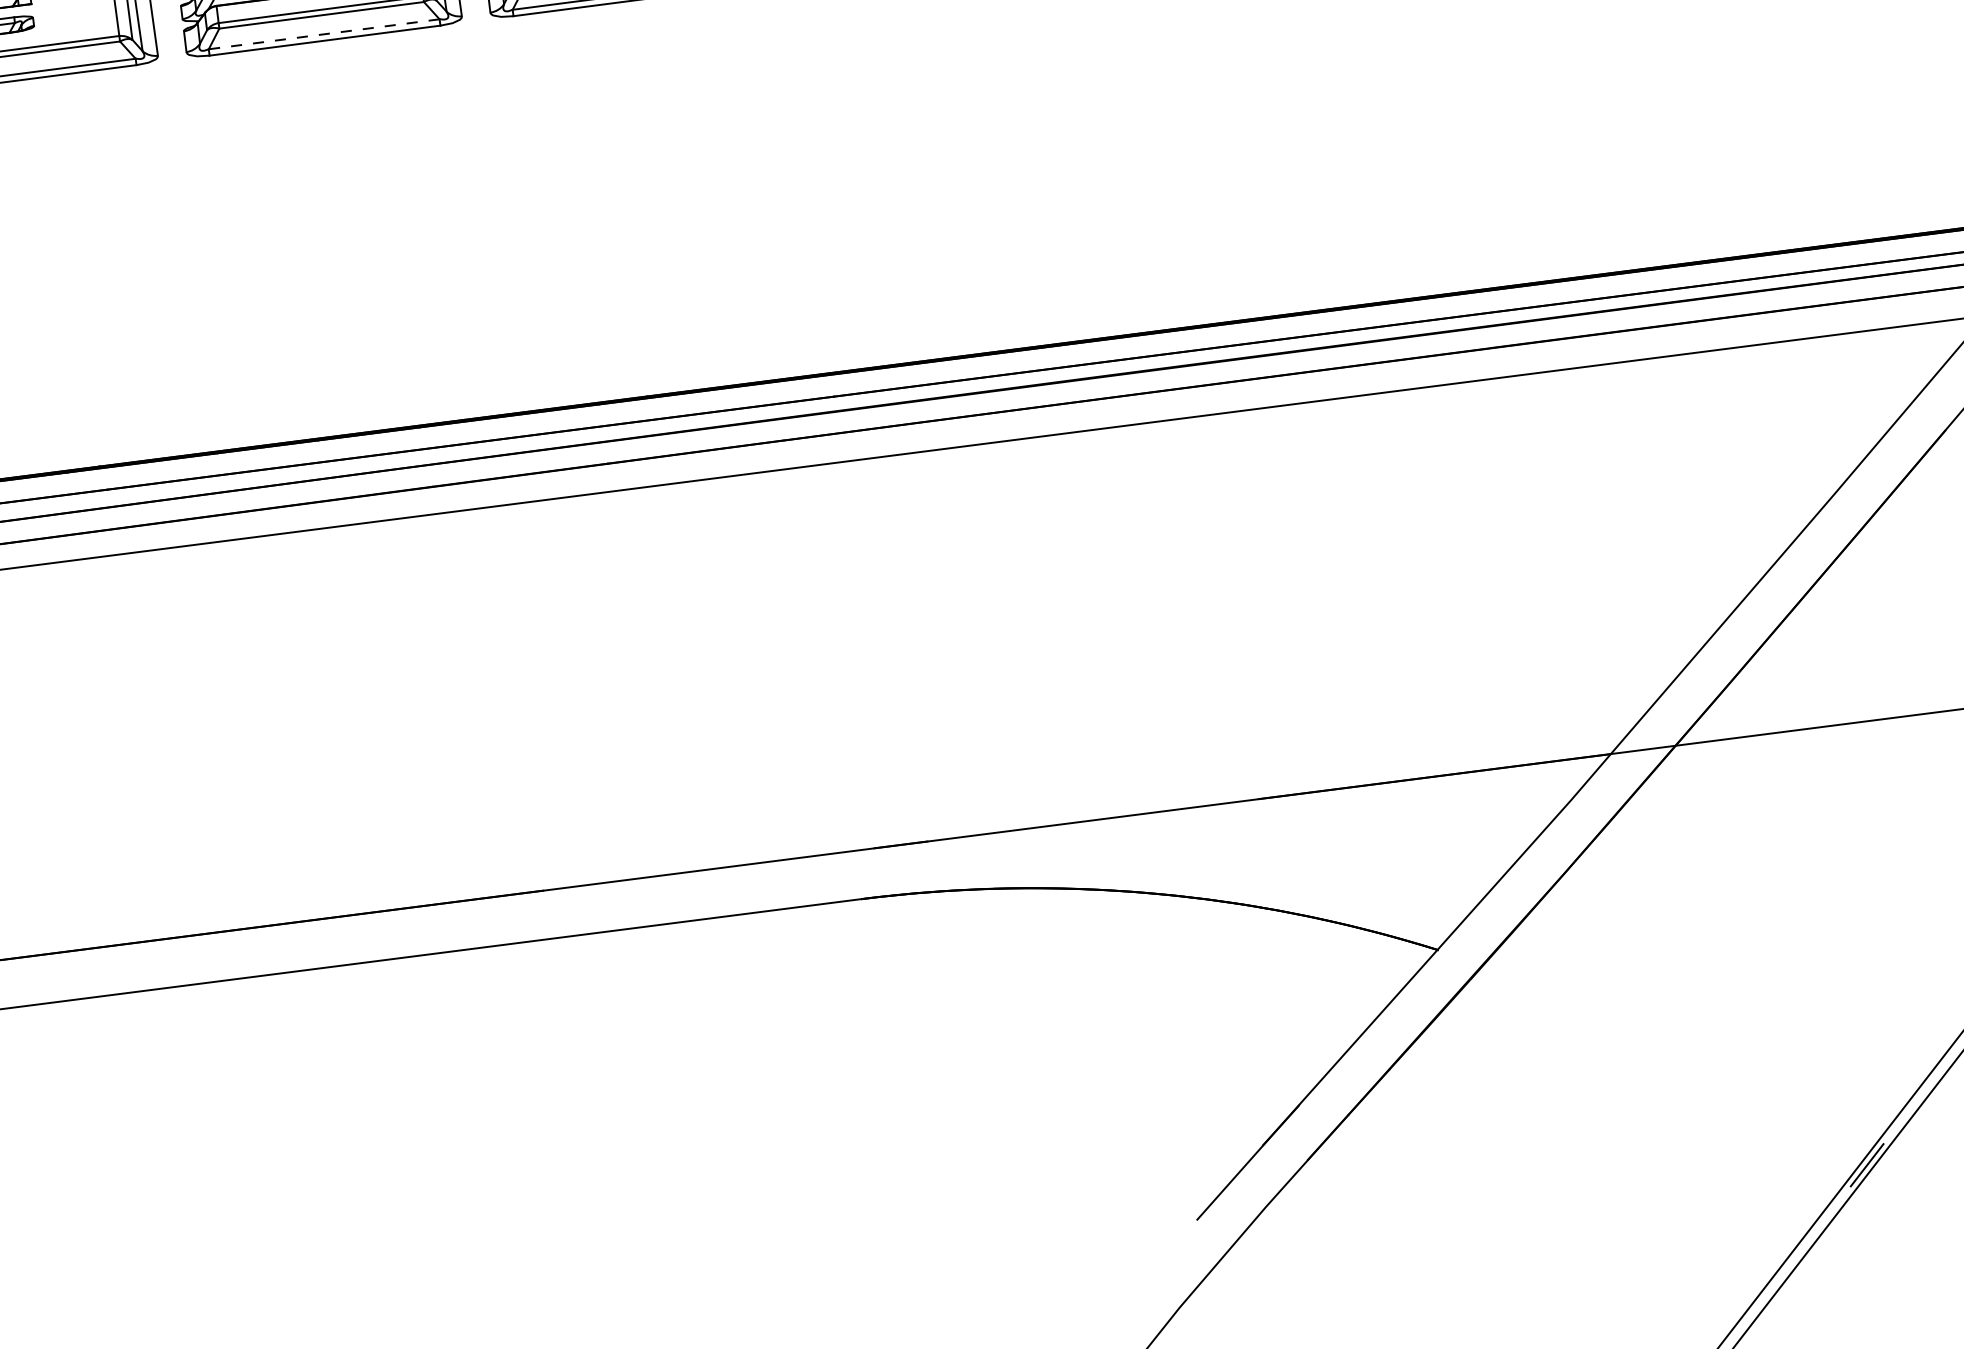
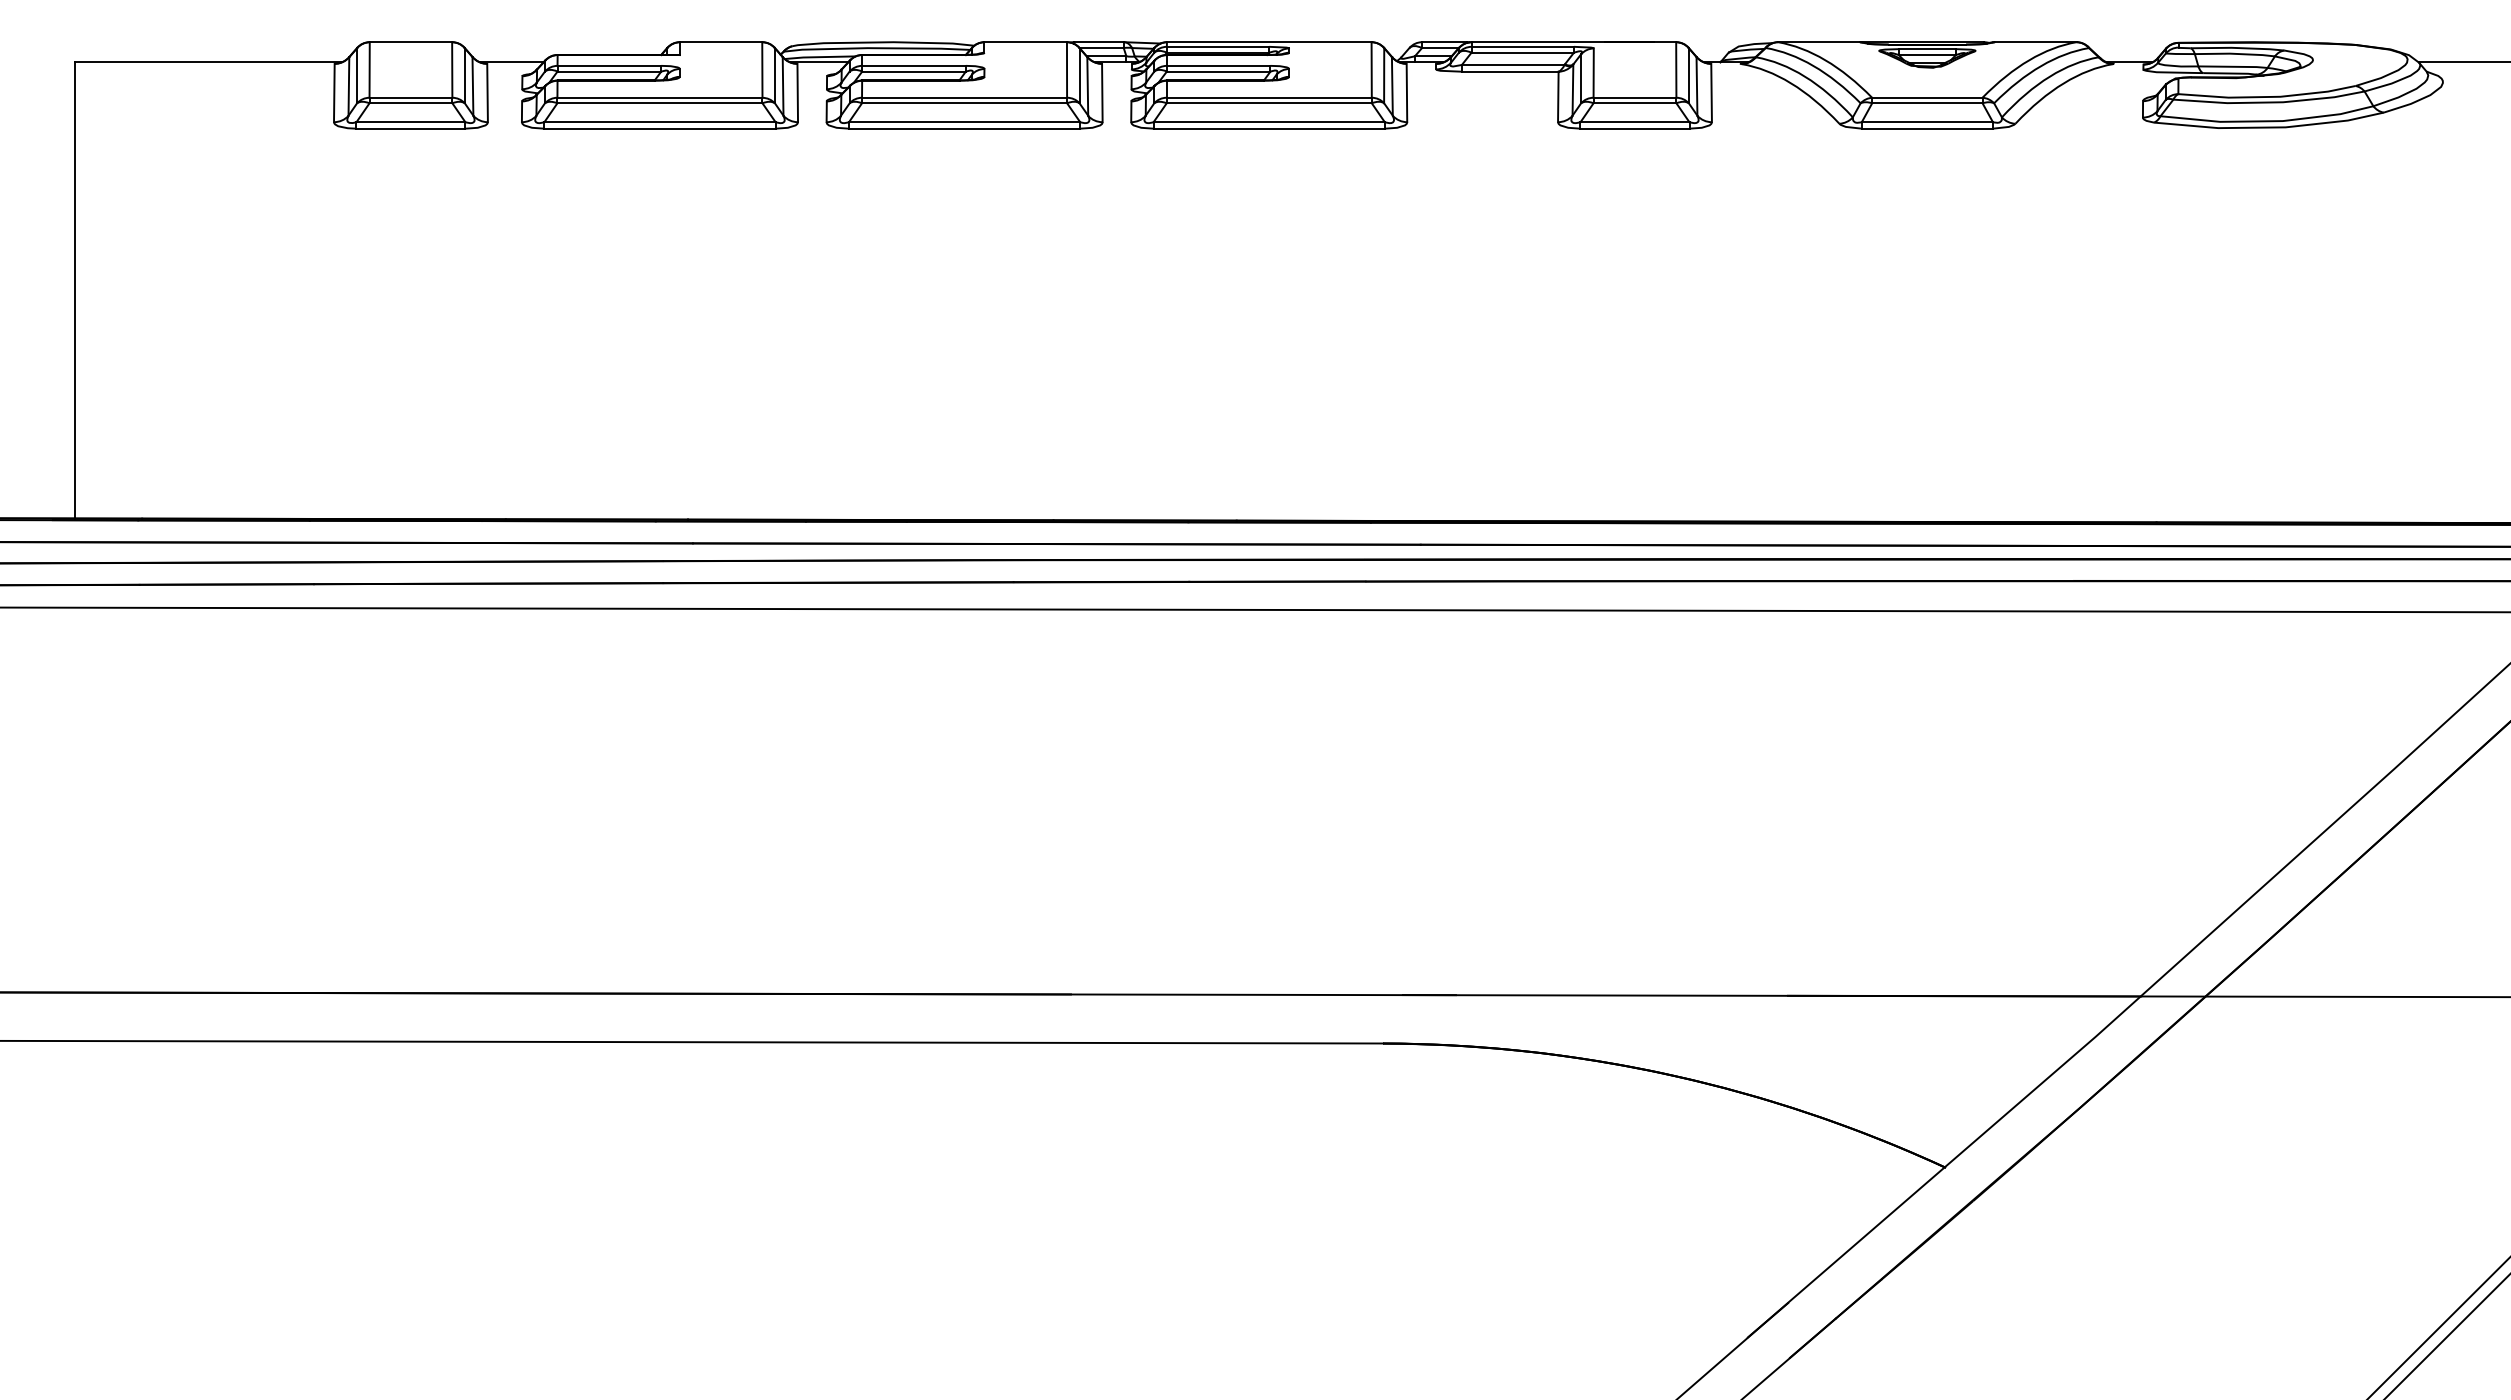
line: (324, 34) -> (964, 122), dashed -> solid

